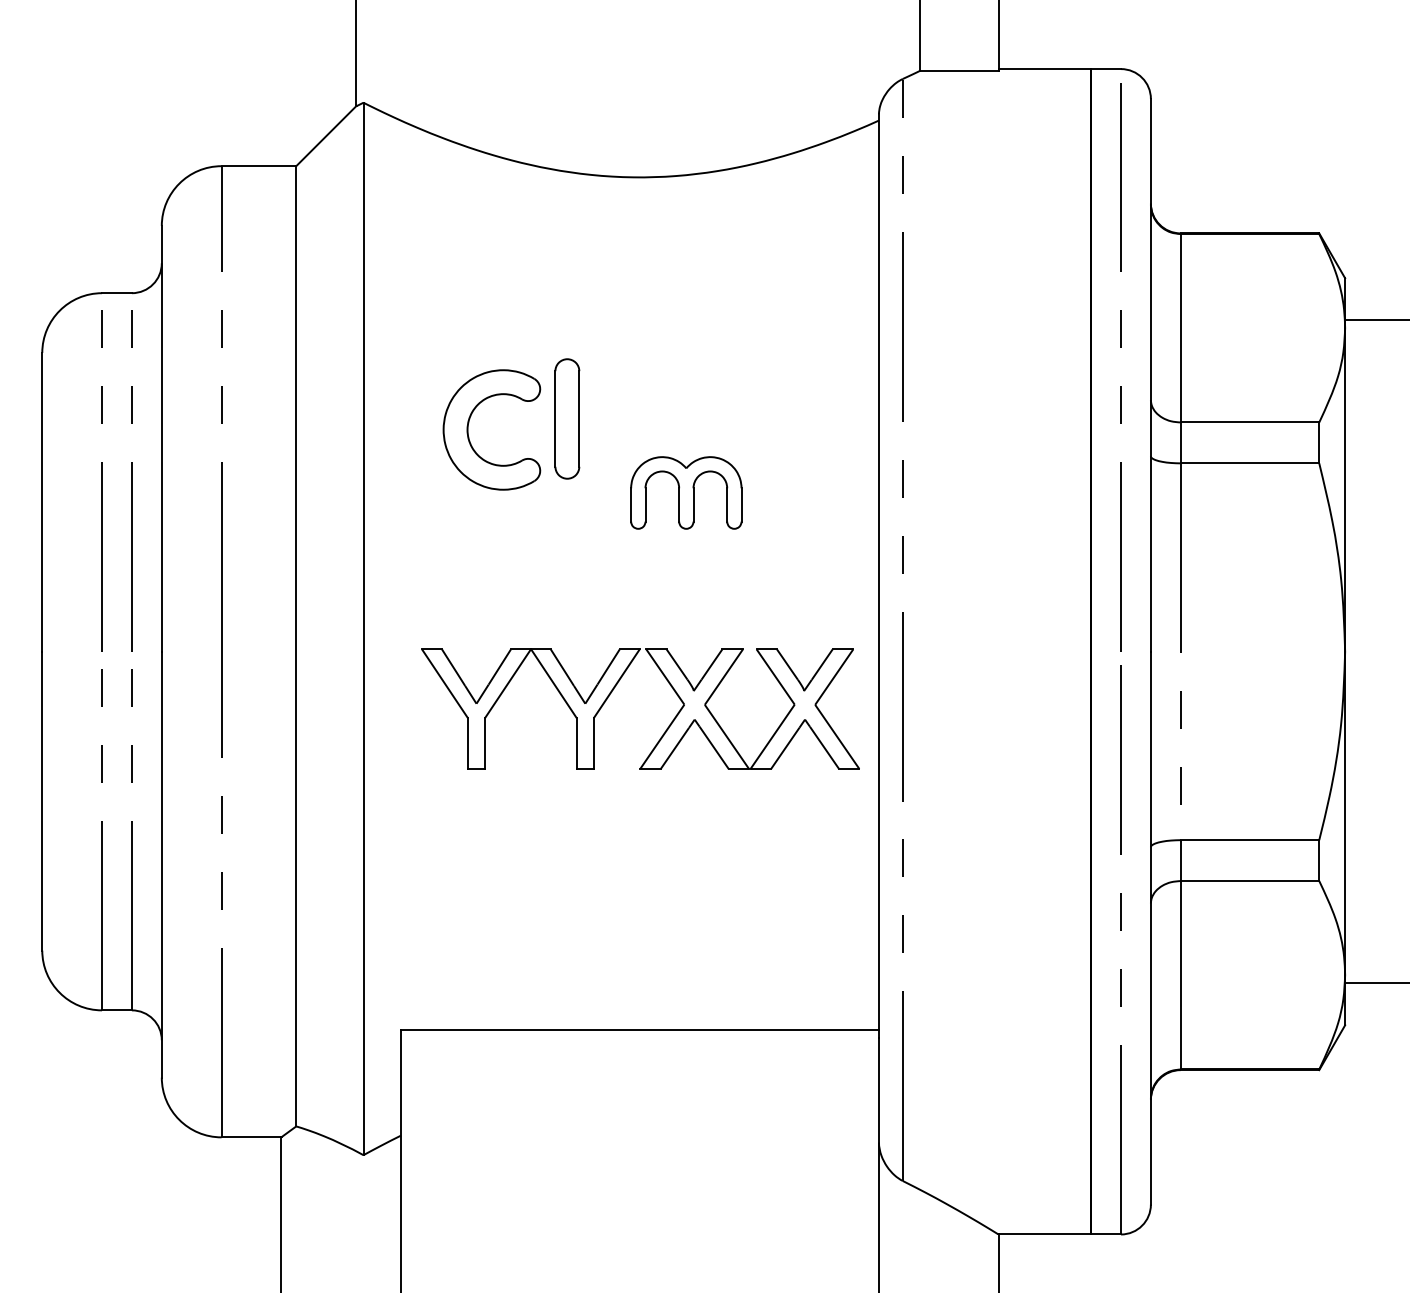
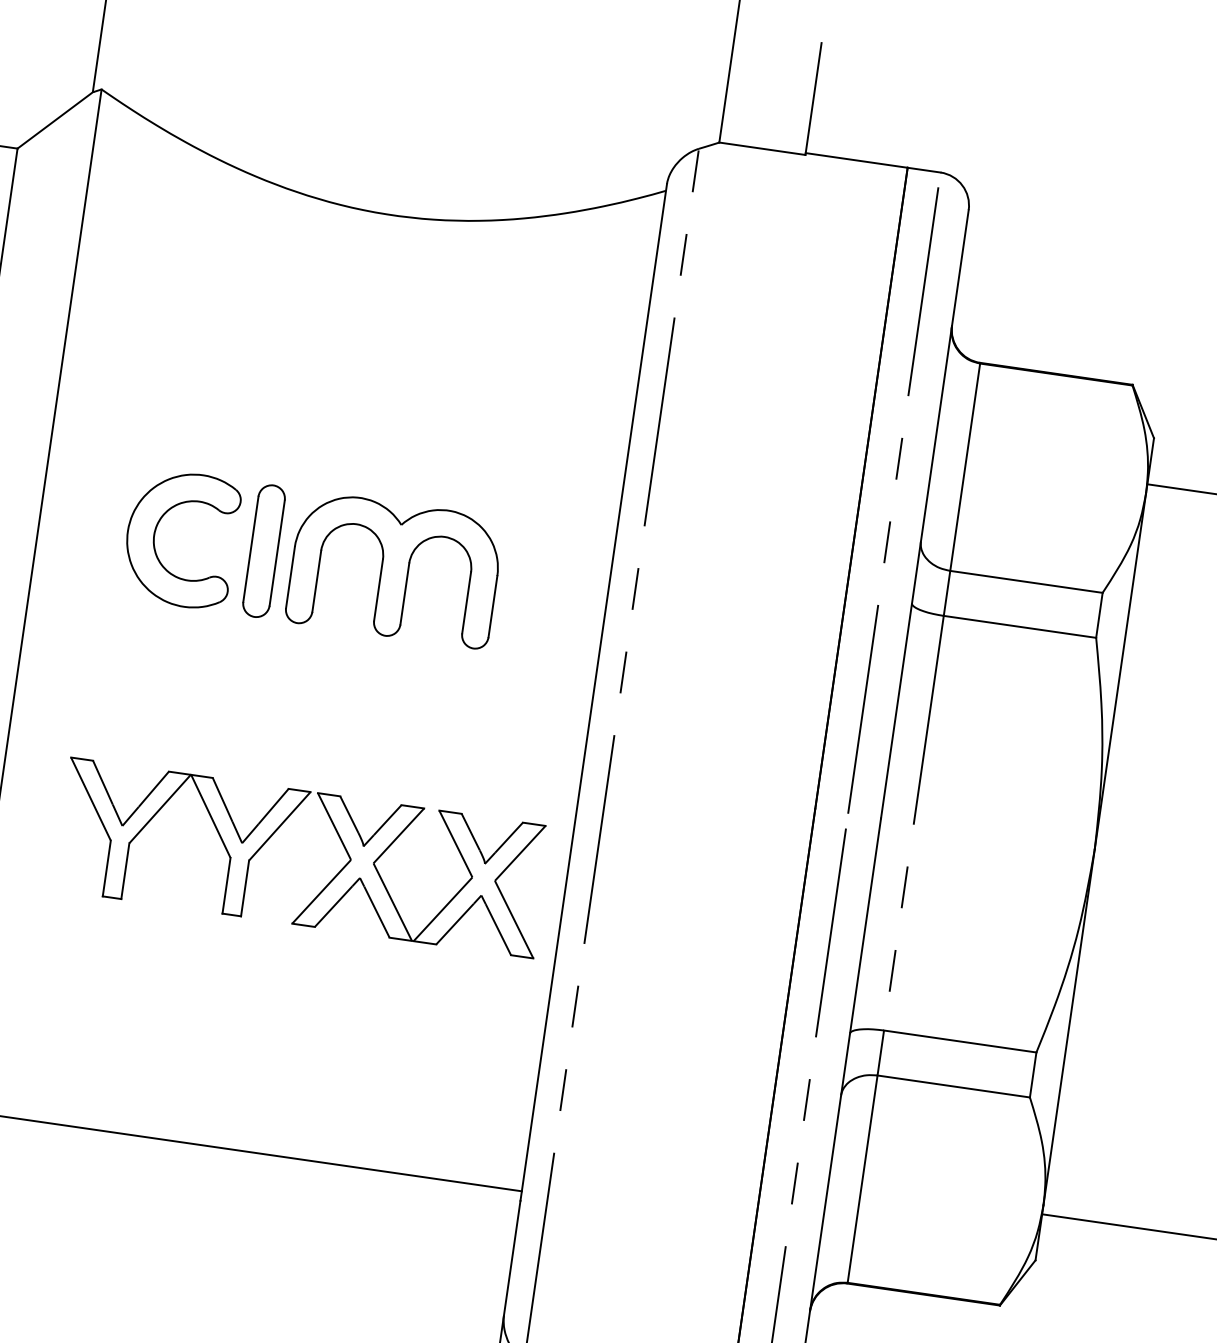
part: (567, 418) -> (264, 550), moved
part: (468, 429) -> (155, 534), moved
part: (686, 492) -> (395, 569), size x1.67
part: (614, 689) -> (276, 832), moved

